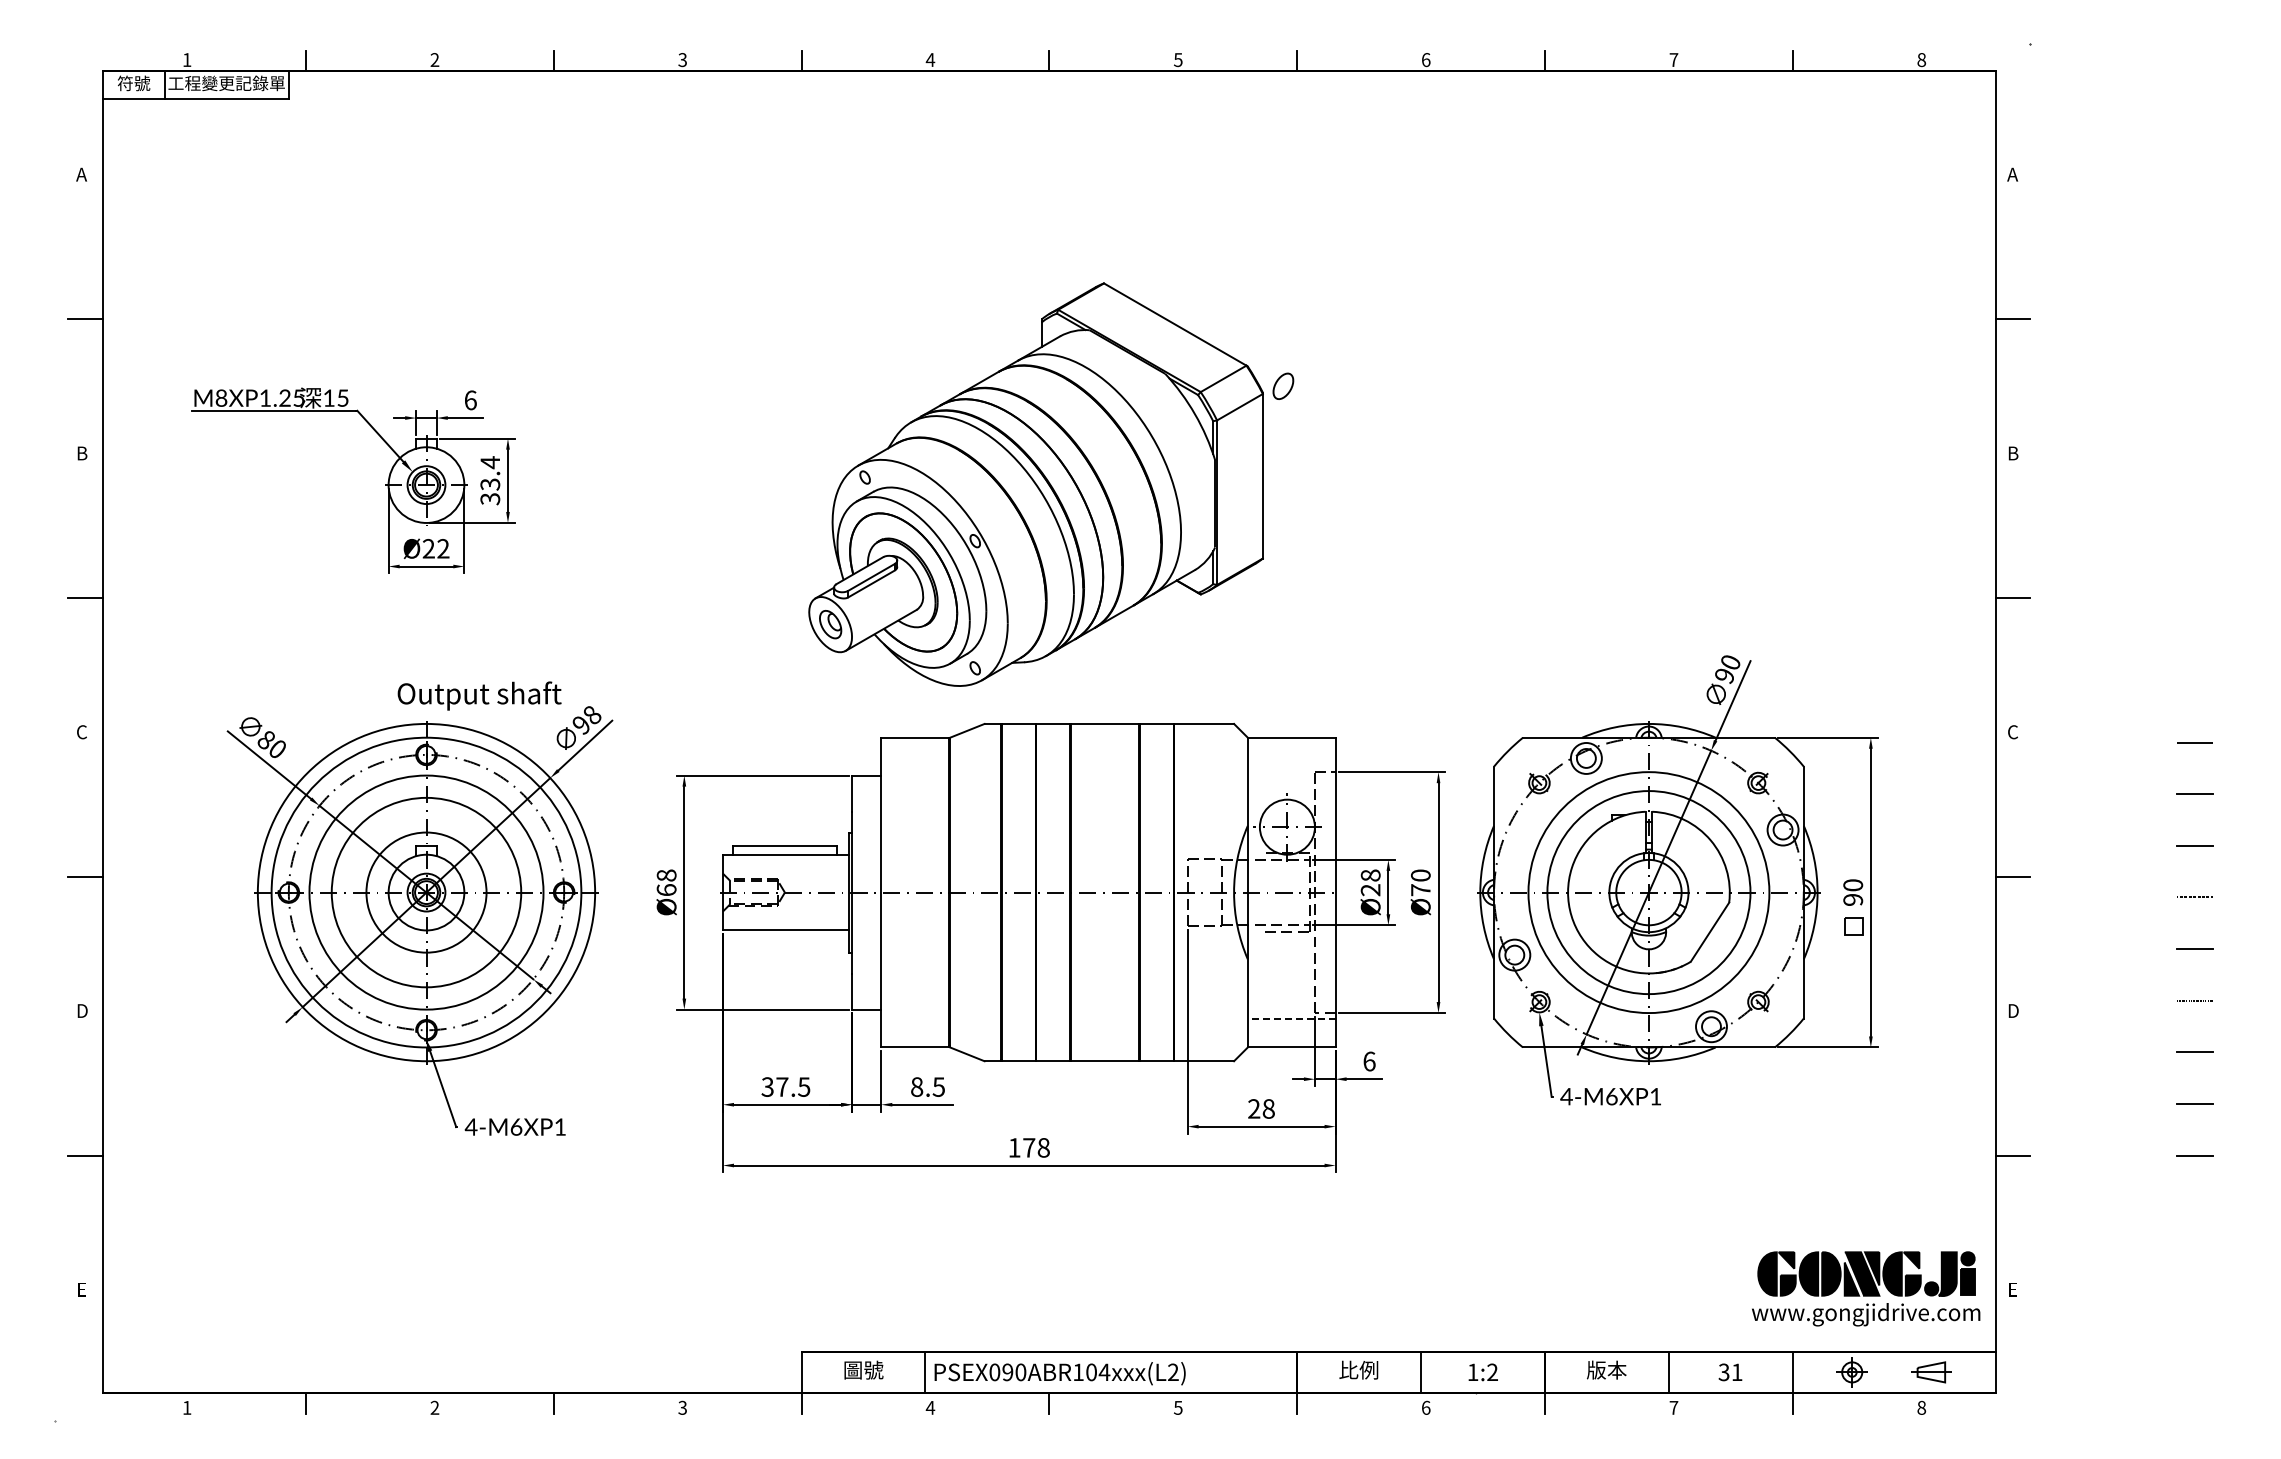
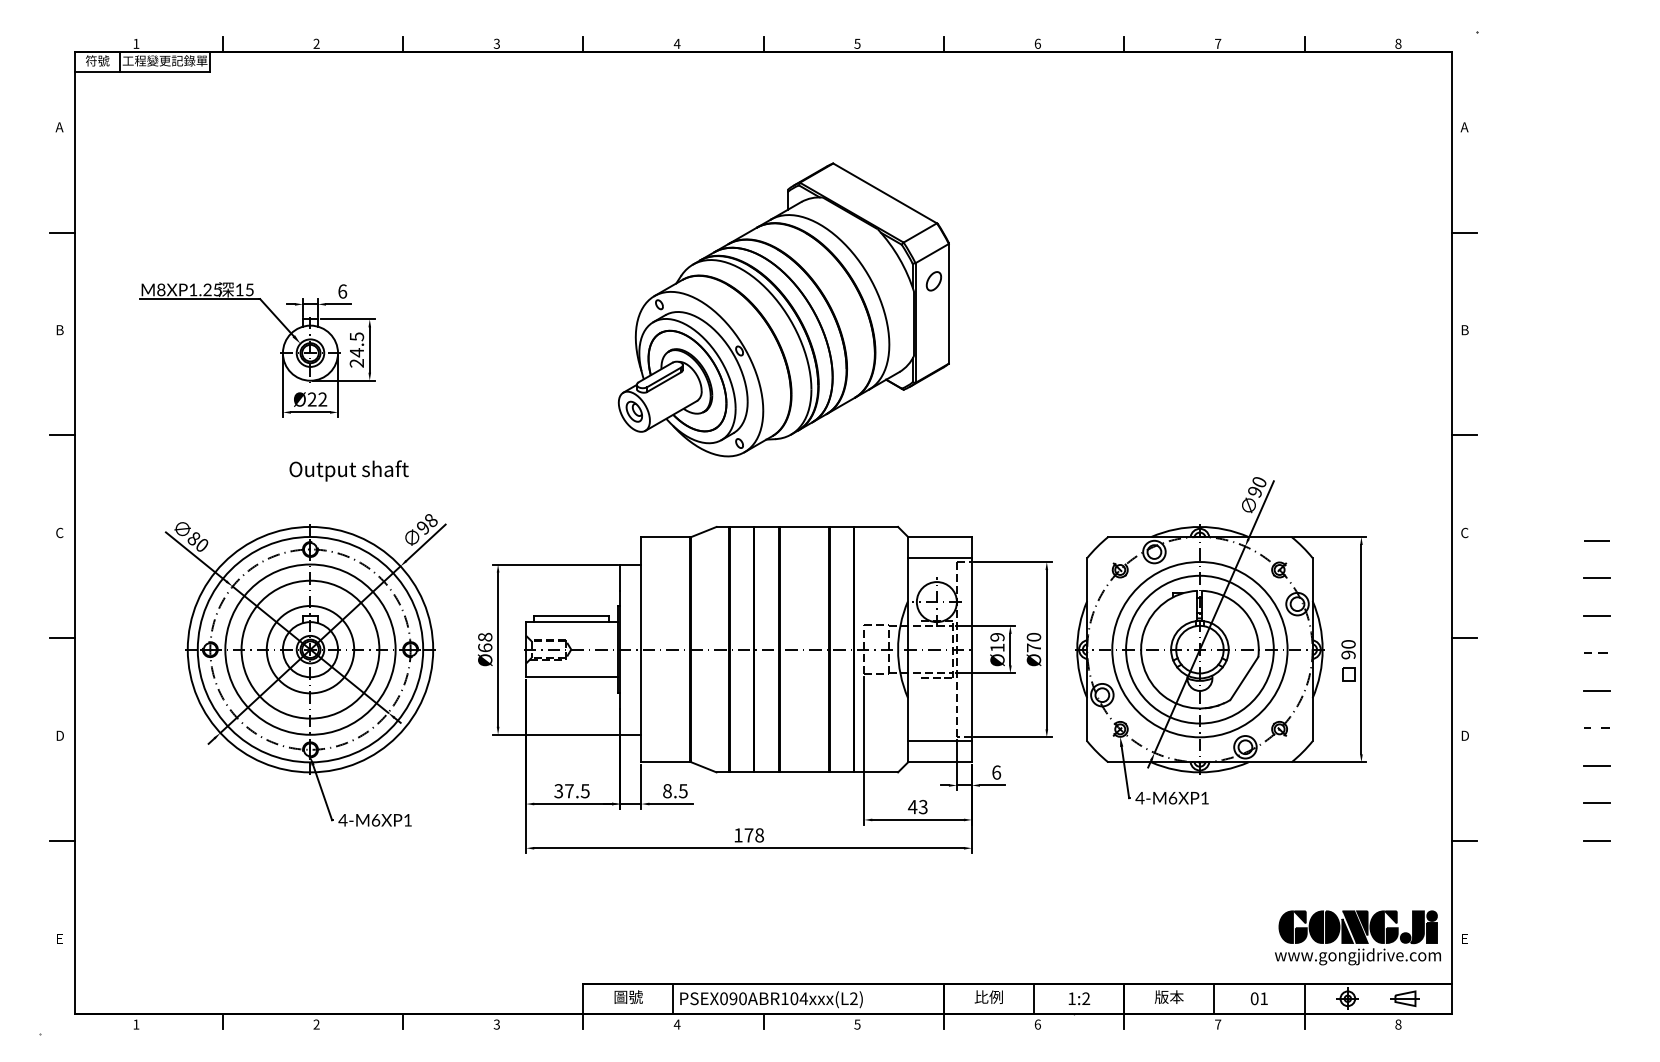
text: (490, 480) -> (357, 349), 33.4 -> 24.5
part: (1035, 484) -> (783, 309), moved
text: (479, 695) -> (349, 470), moved
line: (1291, 766) -> (939, 557), added
text: (1370, 882) -> (997, 642), Ø28 -> Ø19
line: (1291, 1018) -> (939, 741), dashed -> solid
text: (1260, 1108) -> (917, 806), 28 -> 43
text: (1723, 1372) -> (1254, 998), 31 -> 01

